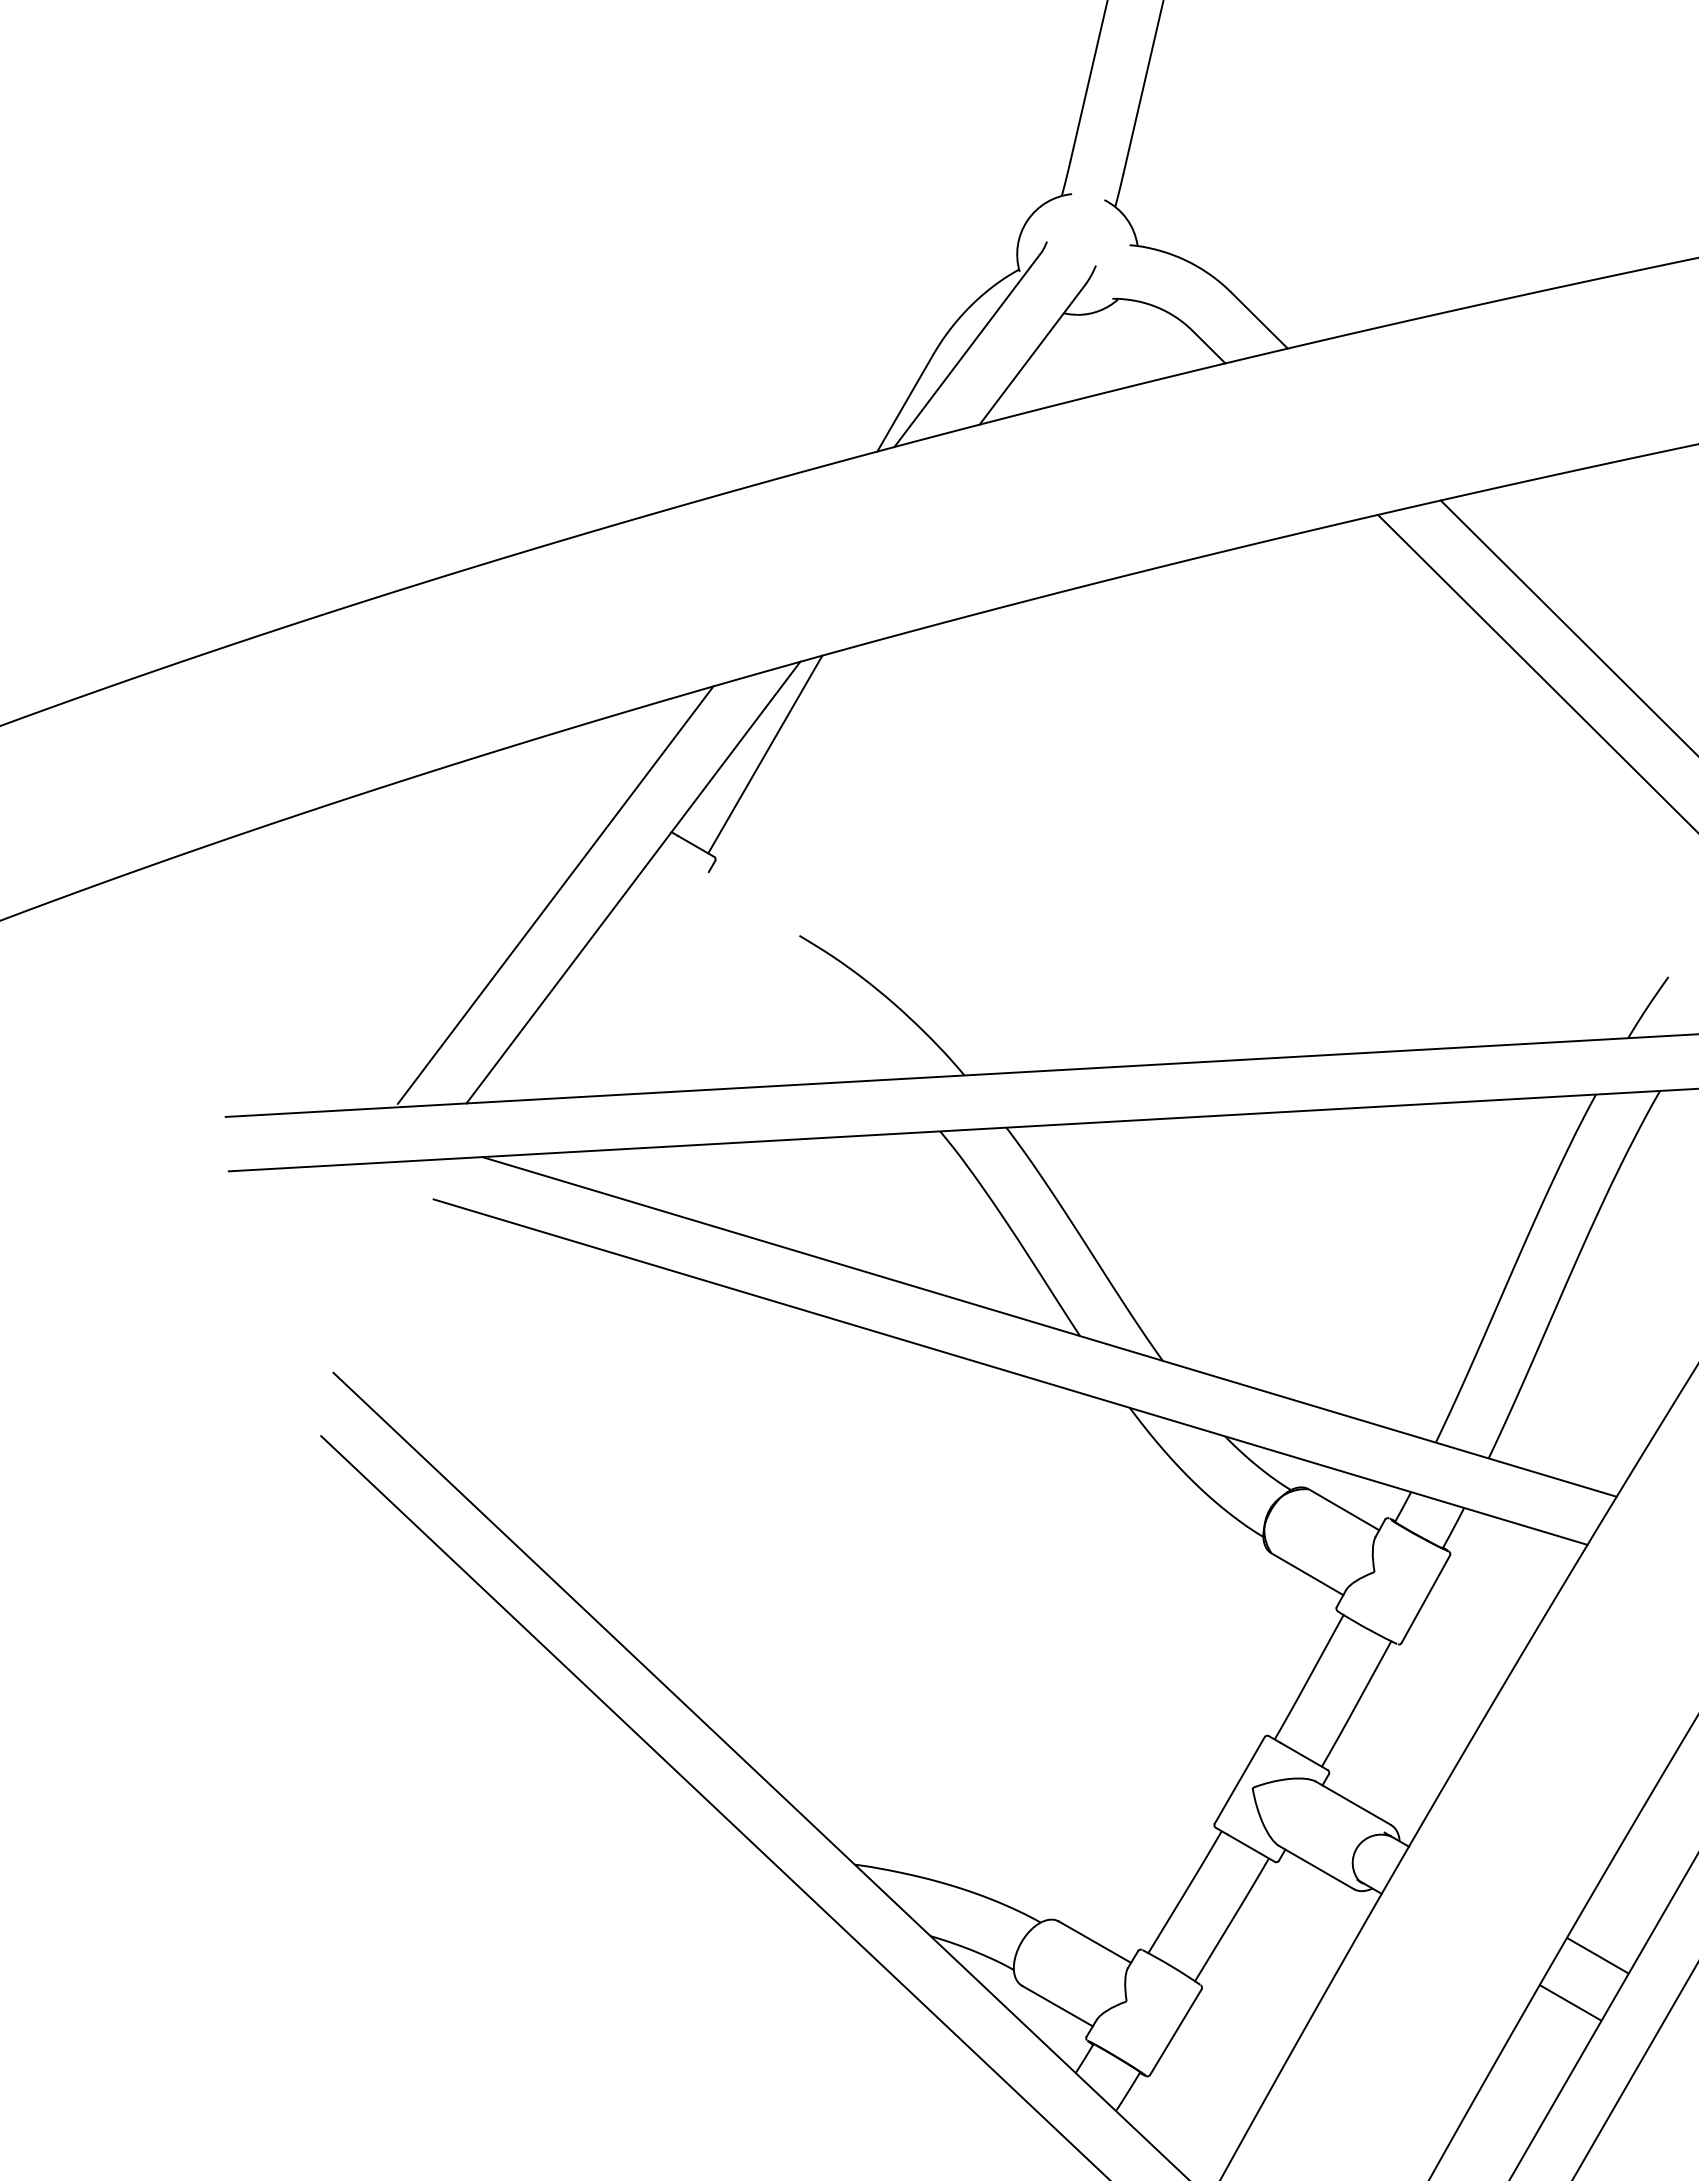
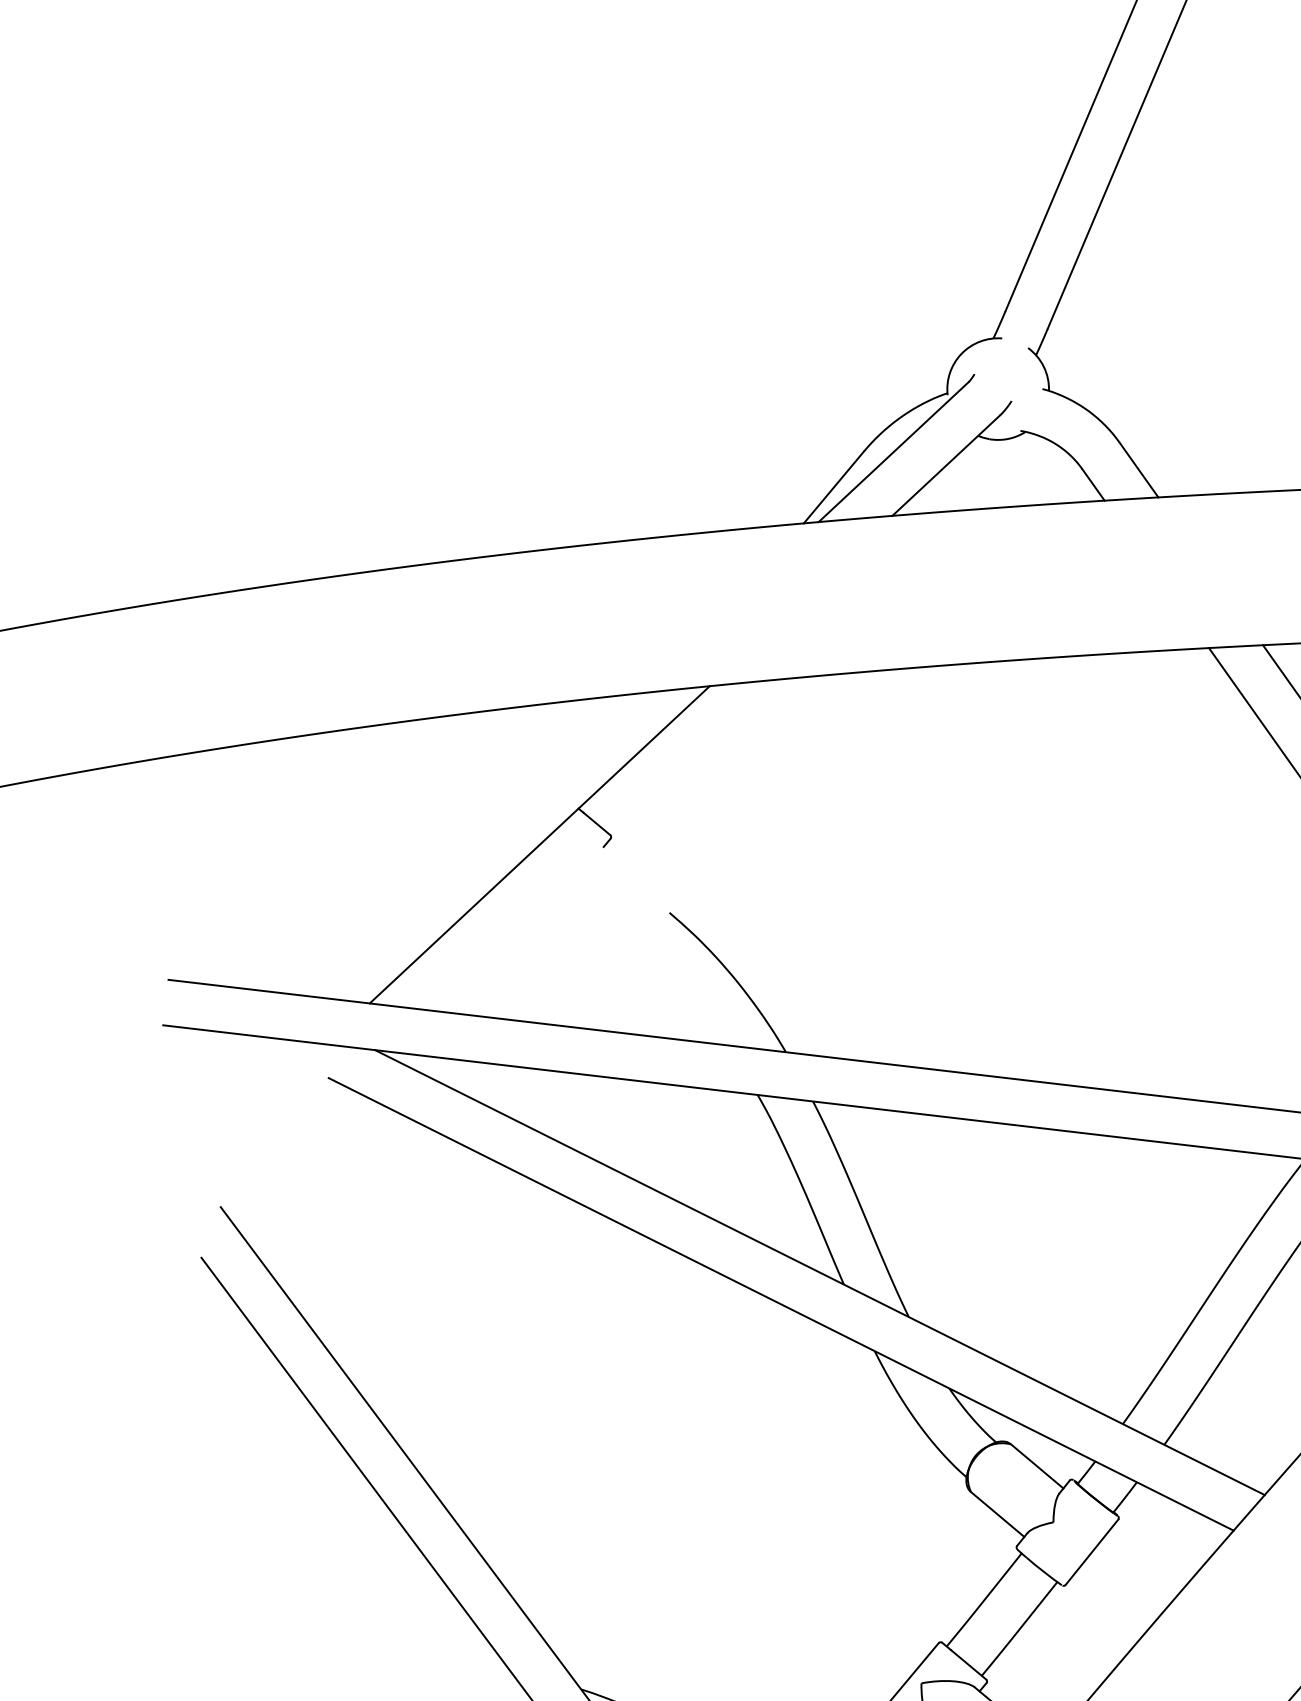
line: (765, 754) -> (667, 757), removed
line: (555, 894) -> (473, 843), removed

